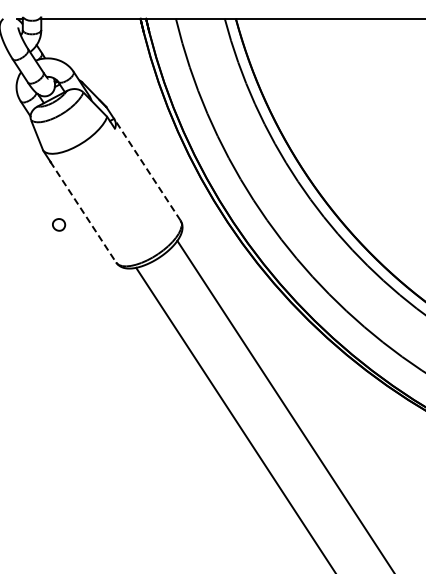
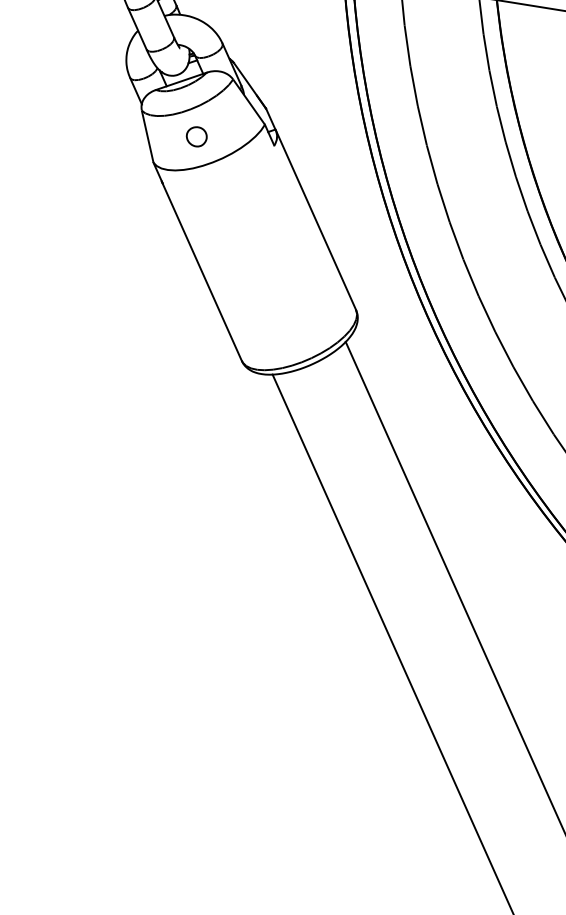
line: (147, 169) -> (316, 219), dashed -> solid
line: (83, 212) -> (202, 272), dashed -> solid
part: (59, 224) -> (197, 136), moved

